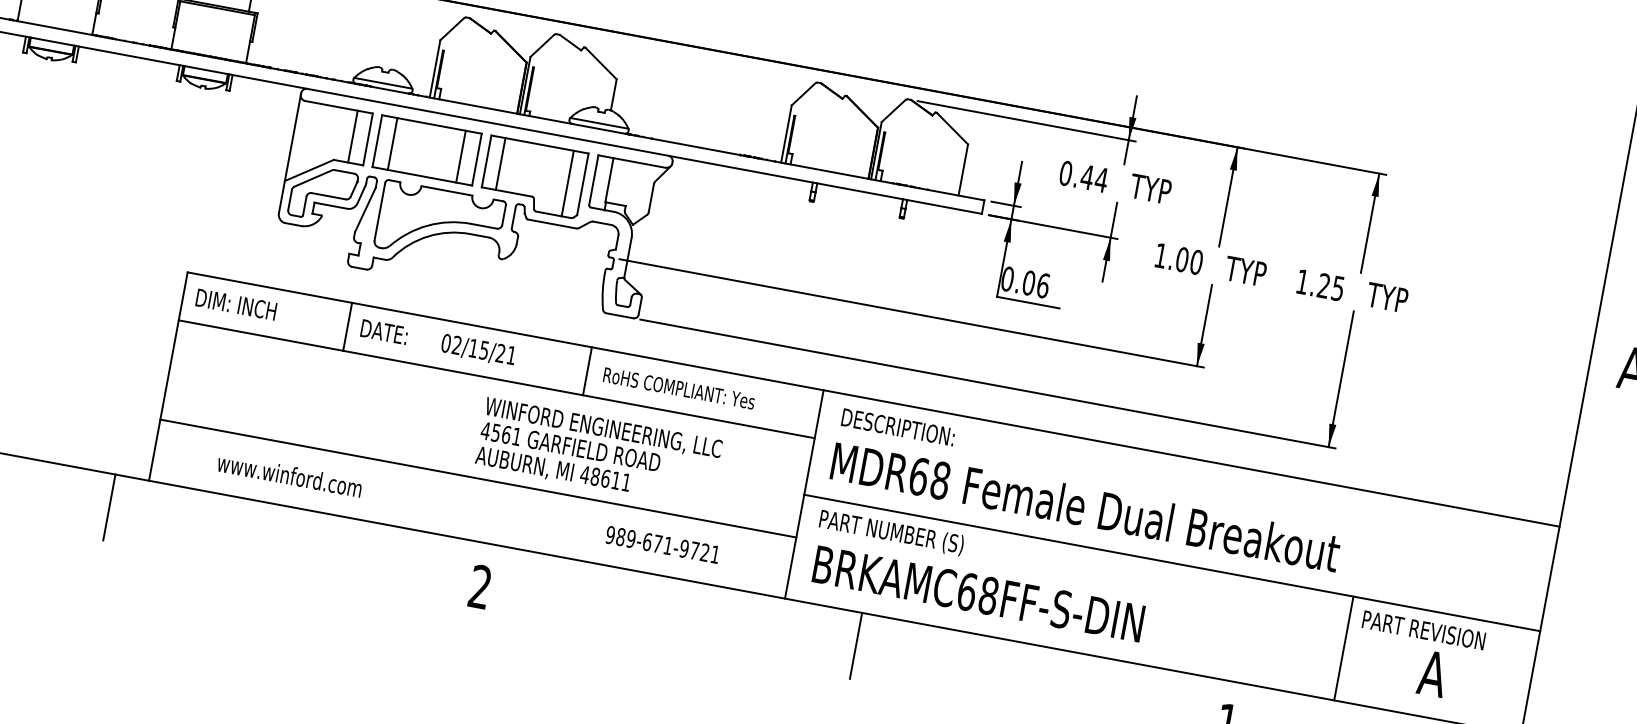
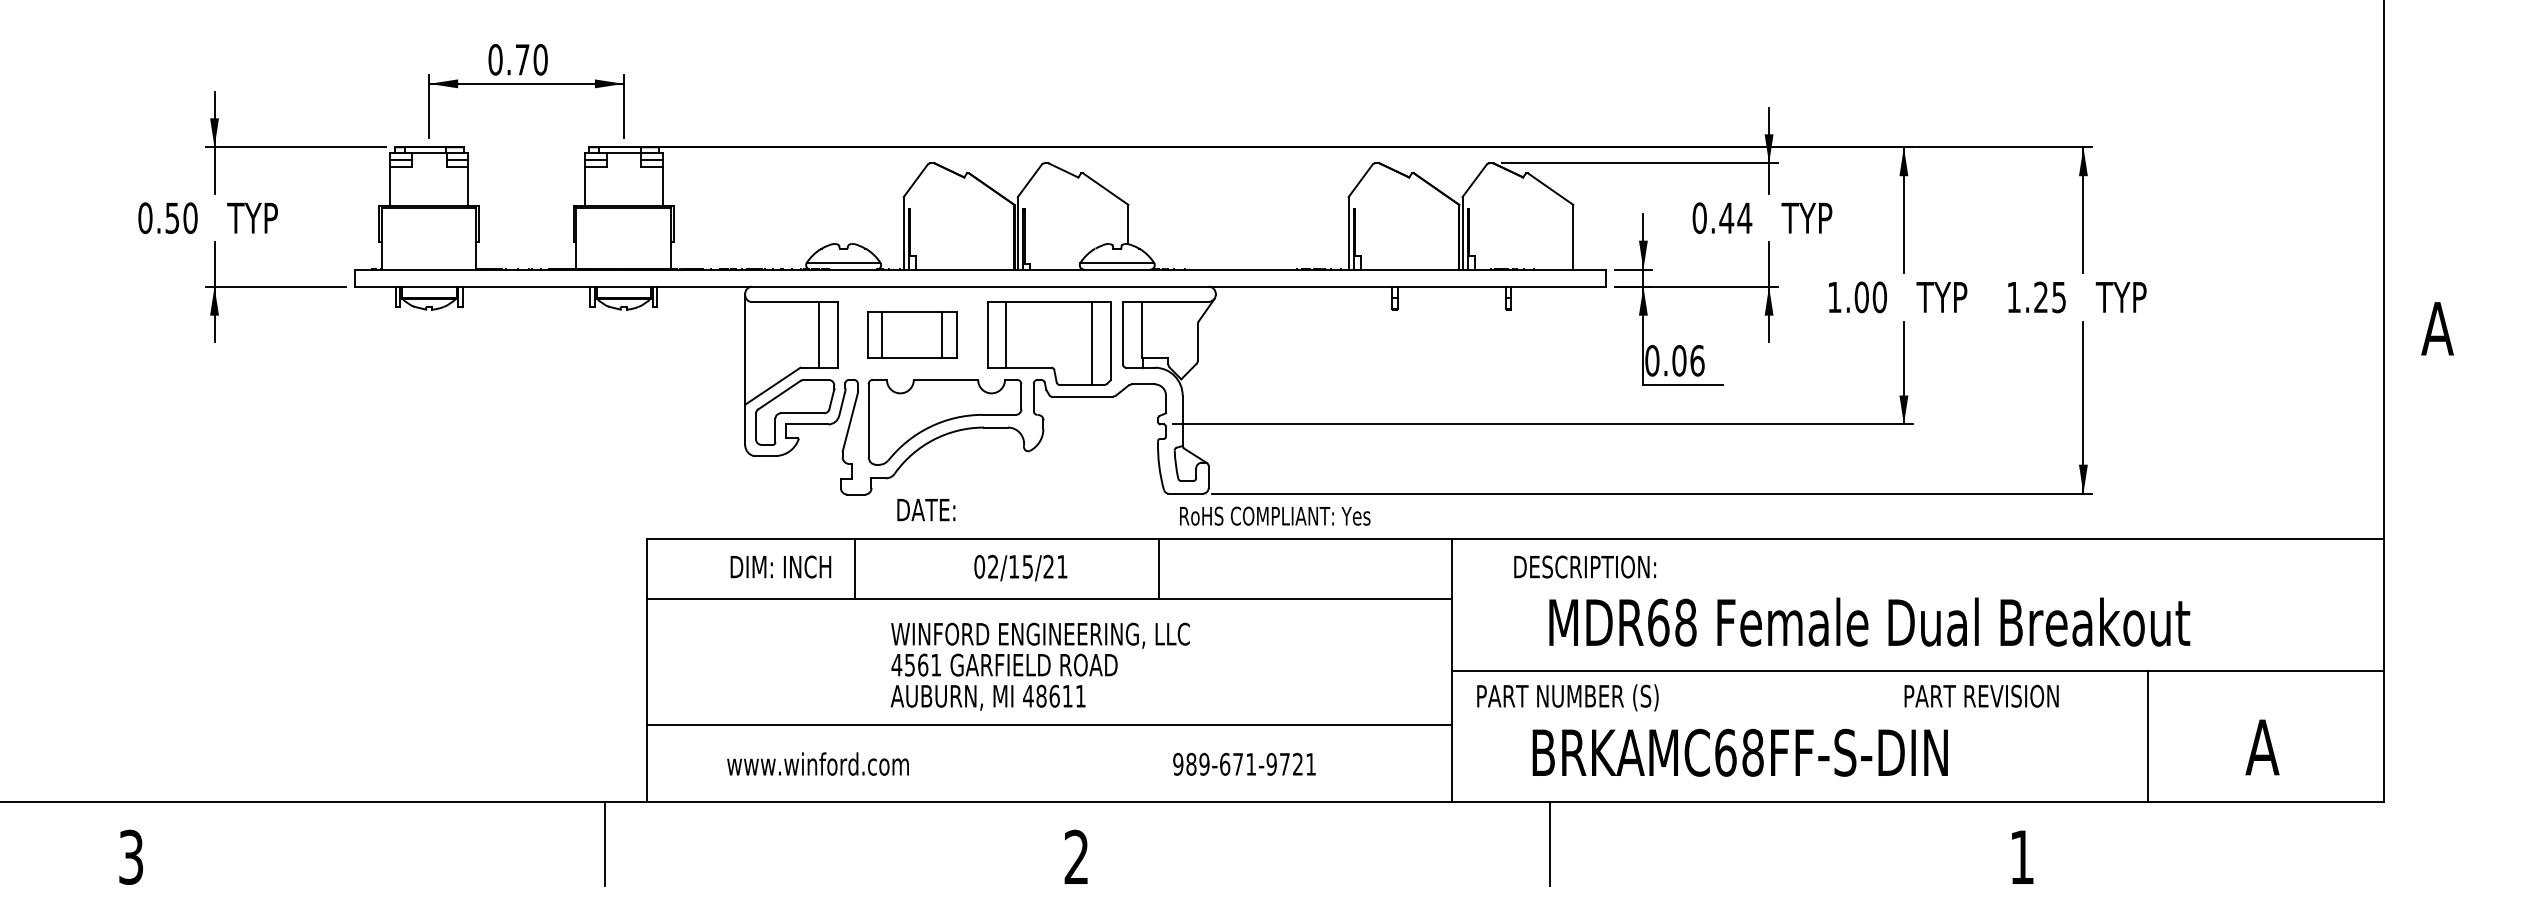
part: (427, 150) -> (912, 334), size x0.7
text: (236, 304) -> (780, 566), moved
text: (384, 332) -> (926, 510), moved
text: (679, 388) -> (1275, 515), moved
text: (898, 426) -> (1585, 566), moved
text: (598, 452) -> (1039, 666), moved
text: (1085, 506) -> (1869, 621), moved
text: (662, 544) -> (1244, 763), moved
text: (978, 593) -> (1739, 752), moved
text: (1423, 629) -> (1981, 695), moved

